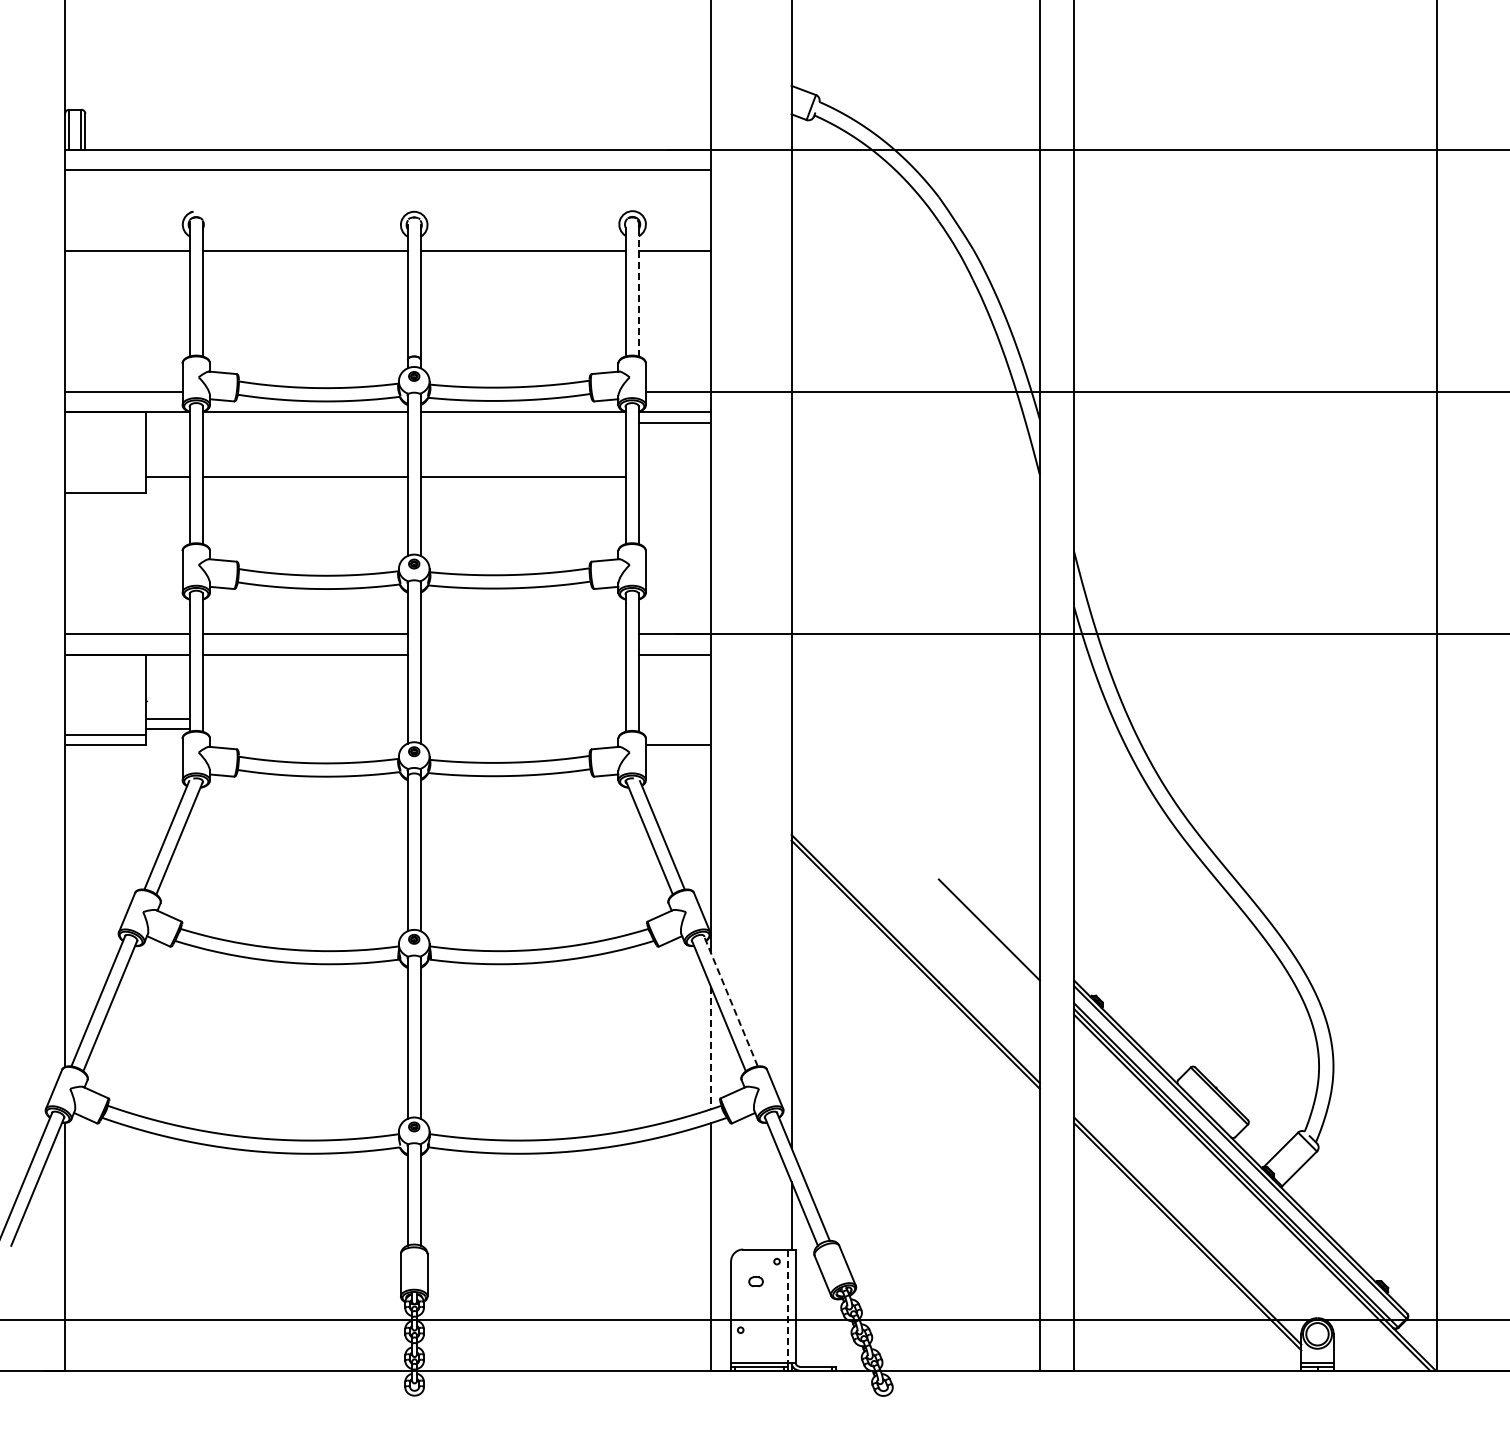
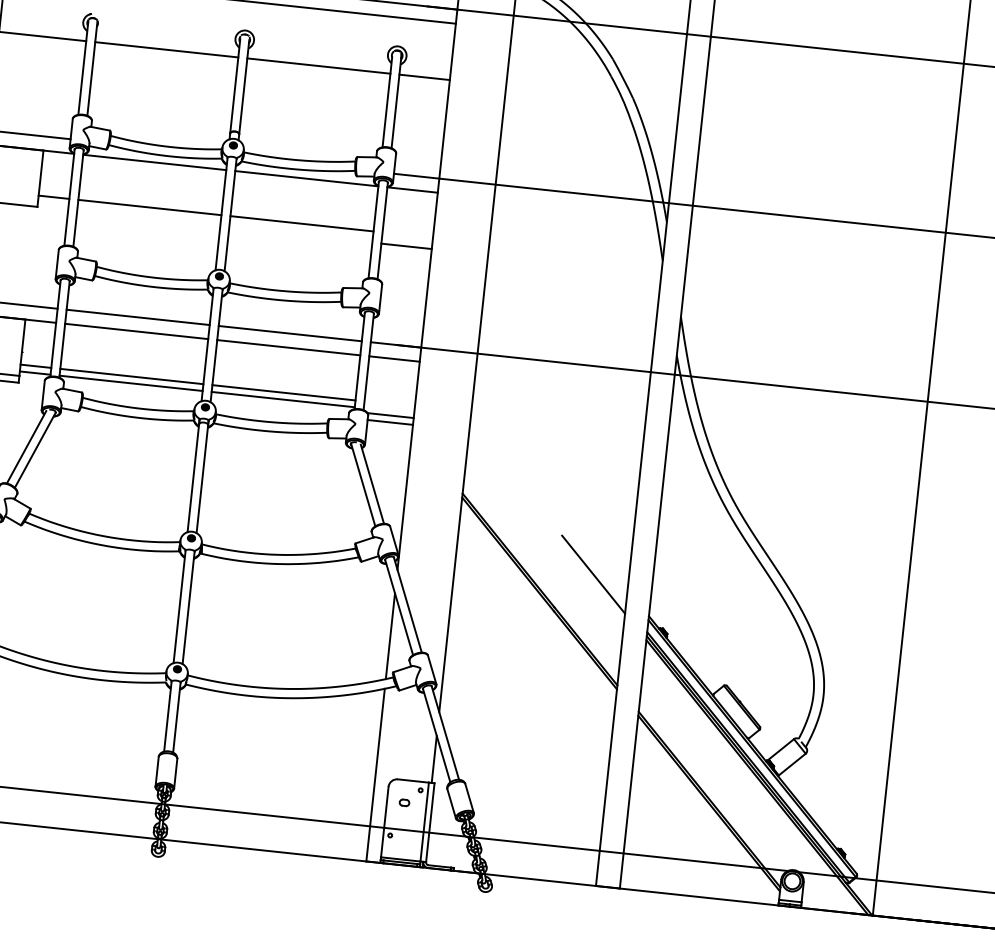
line: (638, 291) -> (396, 102), dashed -> solid
line: (674, 423) -> (406, 246), moved
line: (522, 634) -> (289, 333), added
line: (522, 654) -> (288, 347), added
line: (304, 719) -> (131, 376), added
line: (522, 719) -> (283, 392), added
line: (304, 728) -> (130, 383), added
line: (522, 728) -> (282, 399), added
line: (677, 735) -> (390, 415), added
line: (730, 1000) -> (407, 604), dashed -> solid
line: (710, 1048) -> (390, 636), dashed -> solid
line: (787, 1306) -> (424, 822), dashed -> solid

